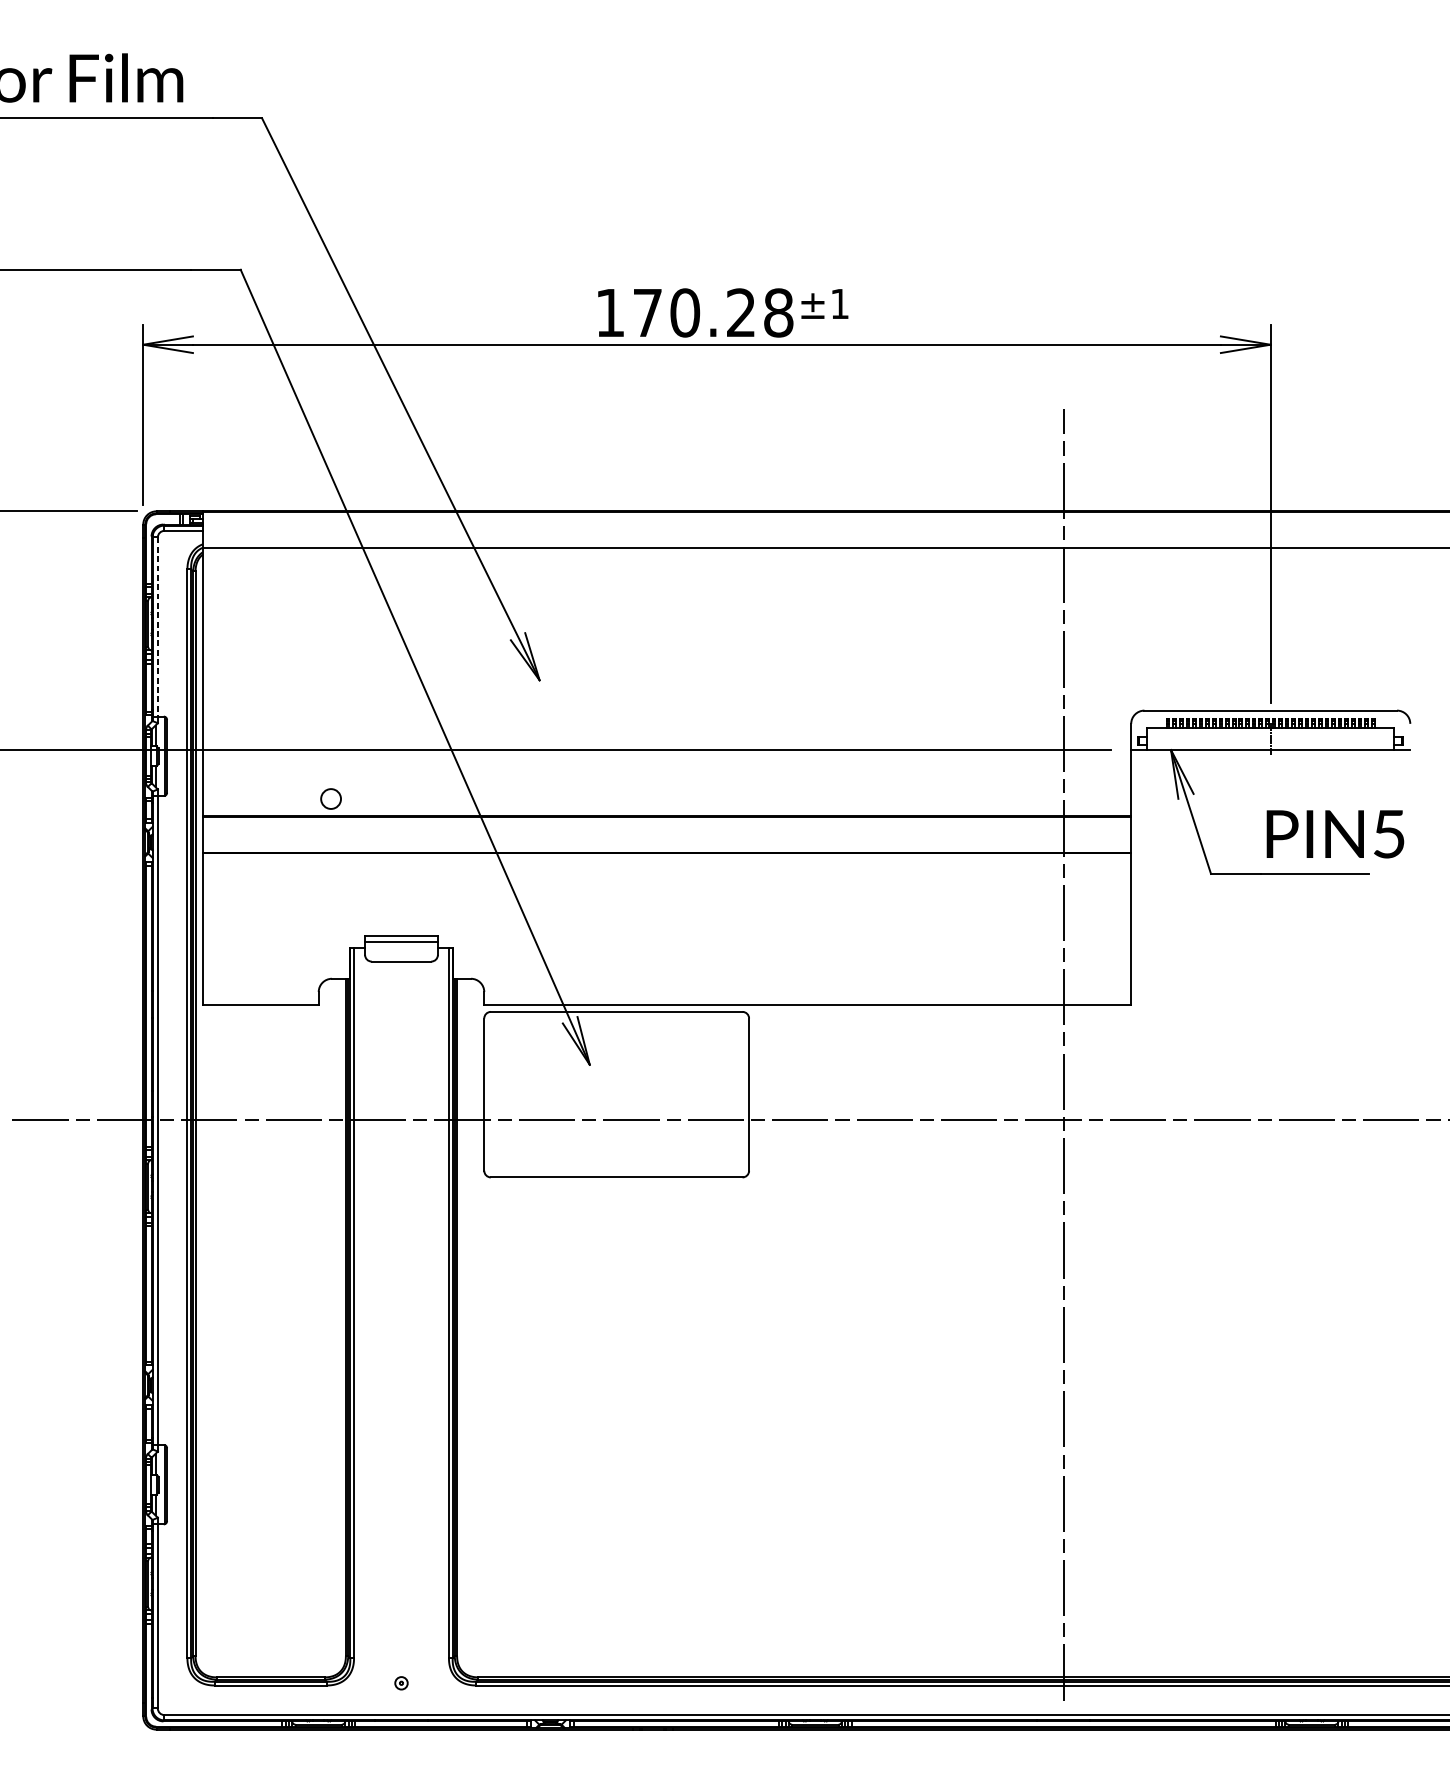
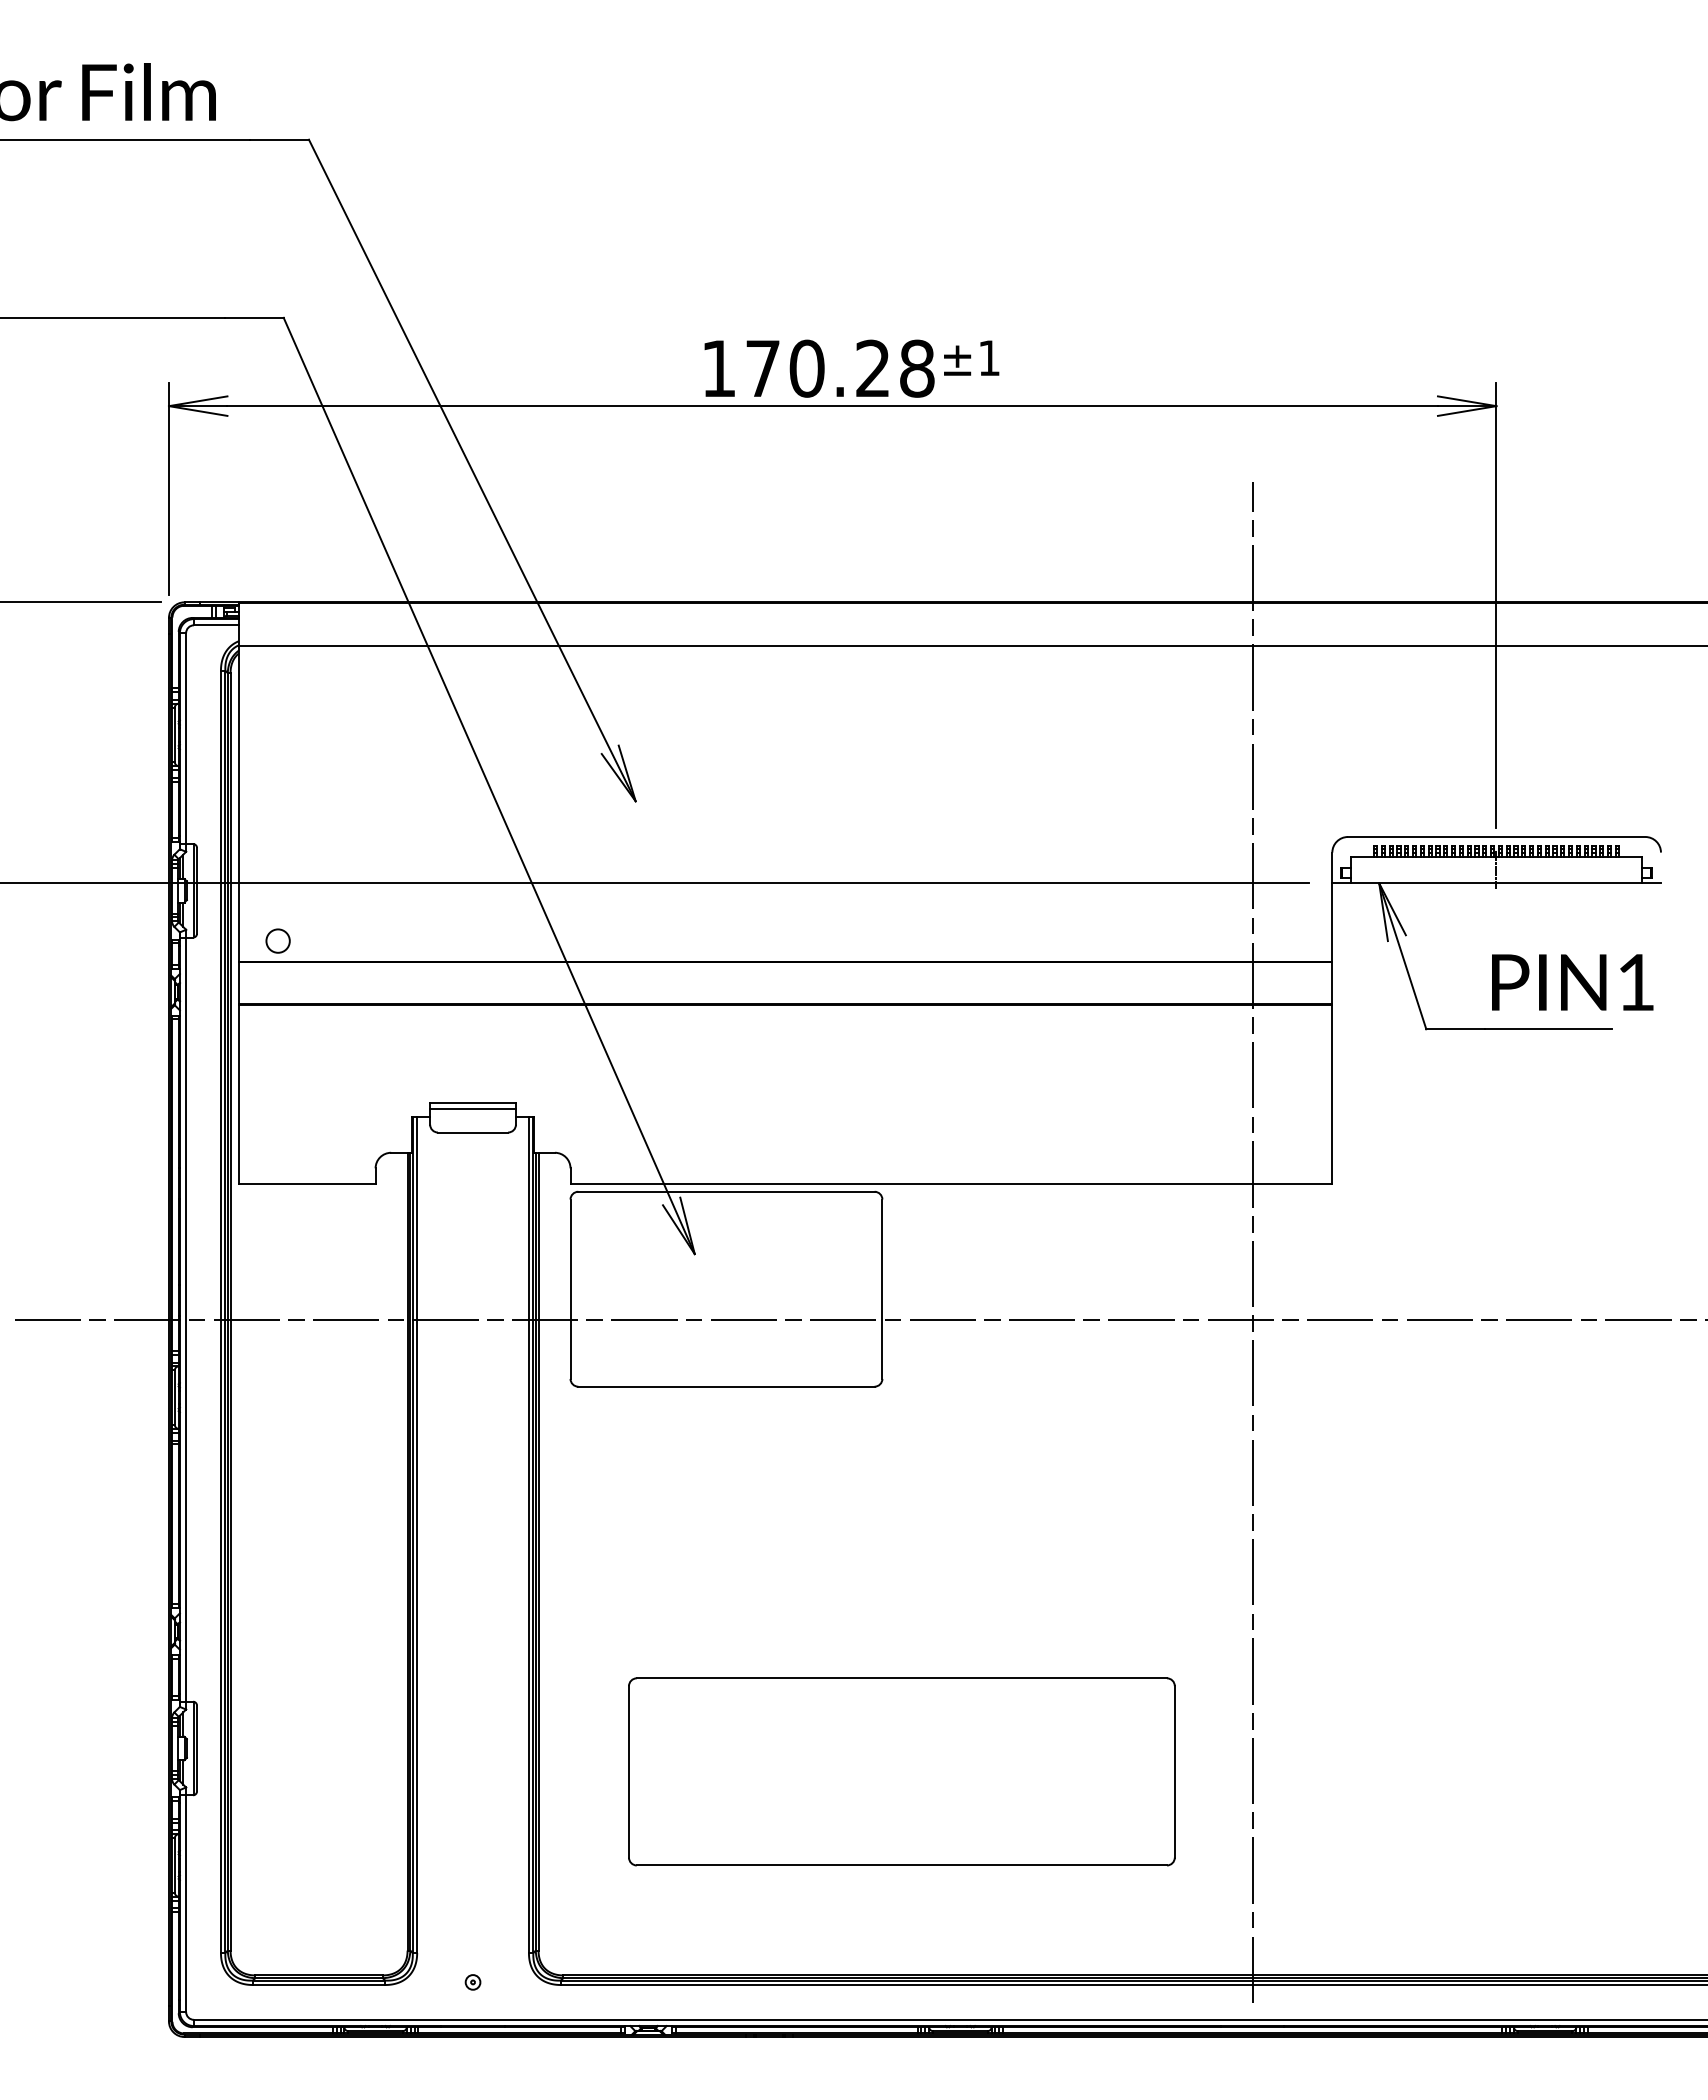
line: (158, 627) -> (186, 739), dashed -> solid
circle: (330, 798) -> (277, 940), moved
text: (1388, 834) -> (1635, 982), PIN5 -> PIN1
part: (765, 1504) -> (901, 1771), added

